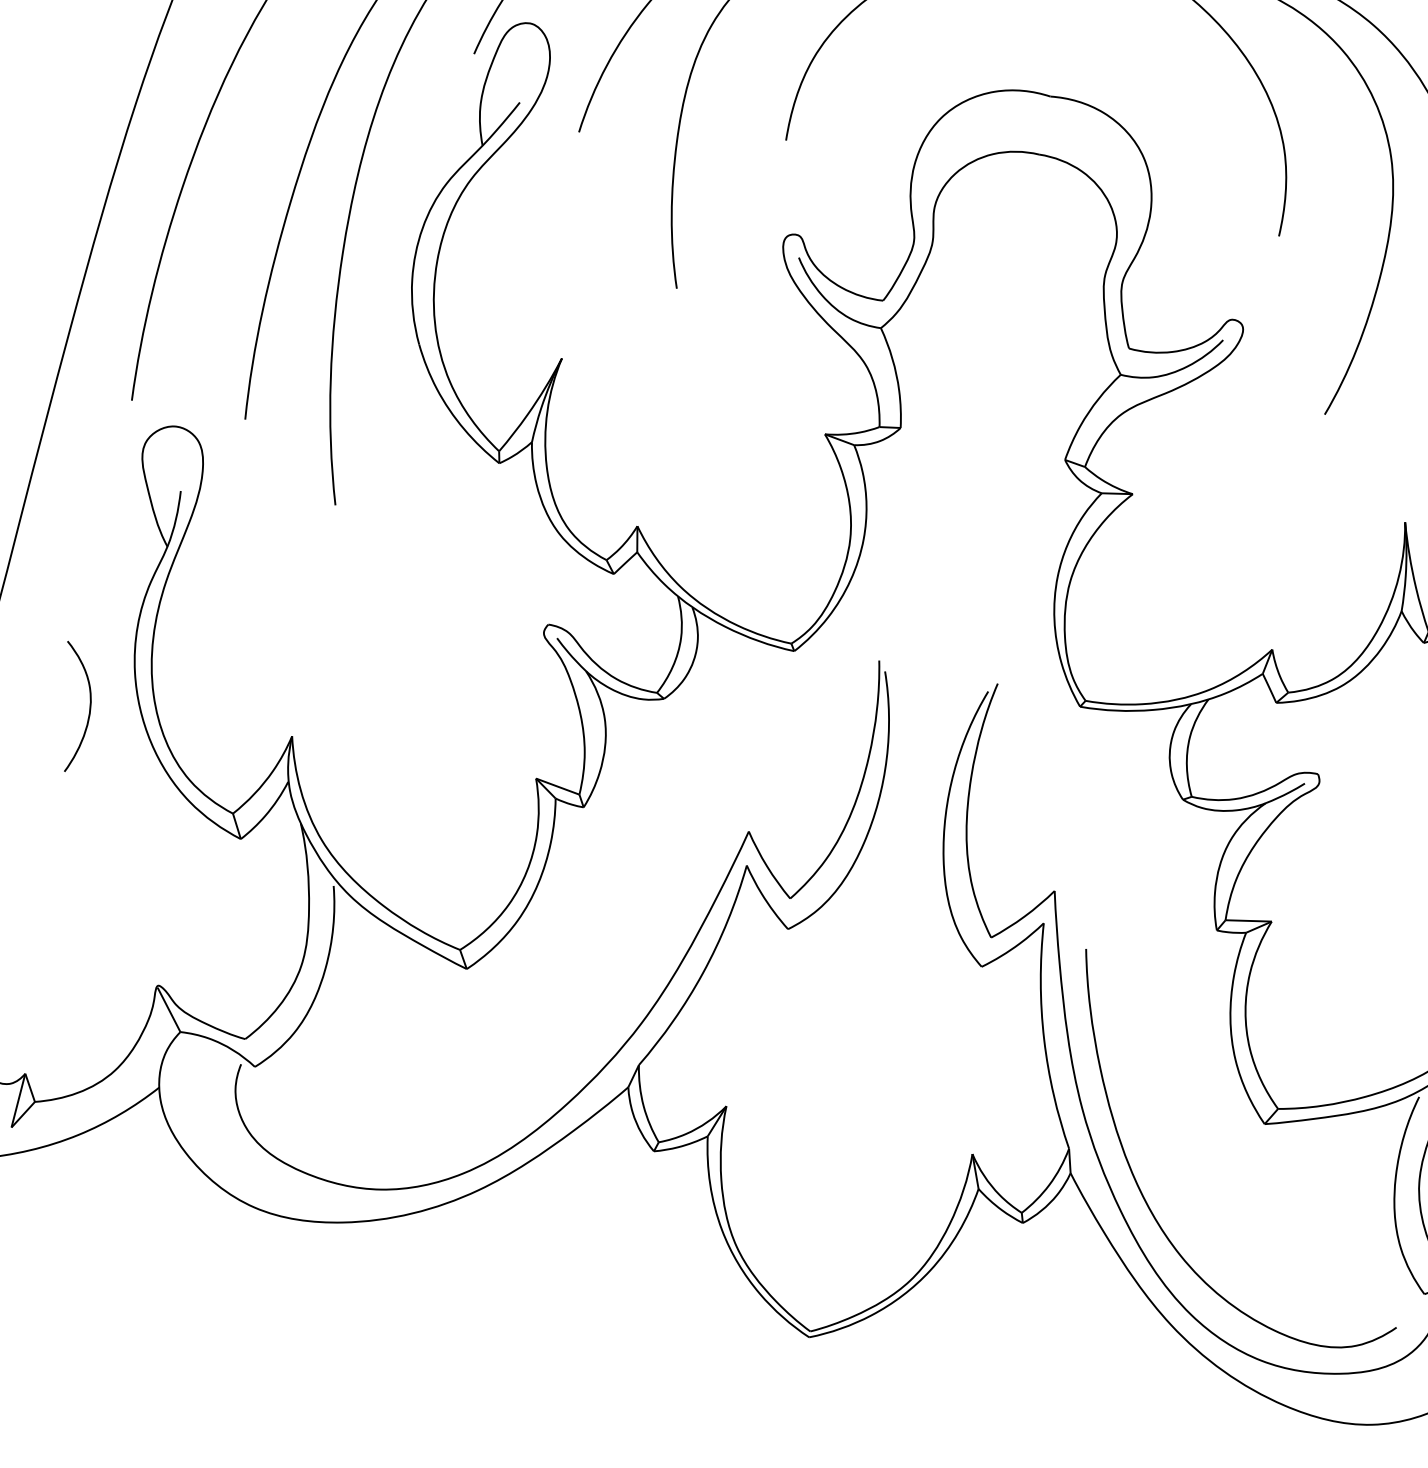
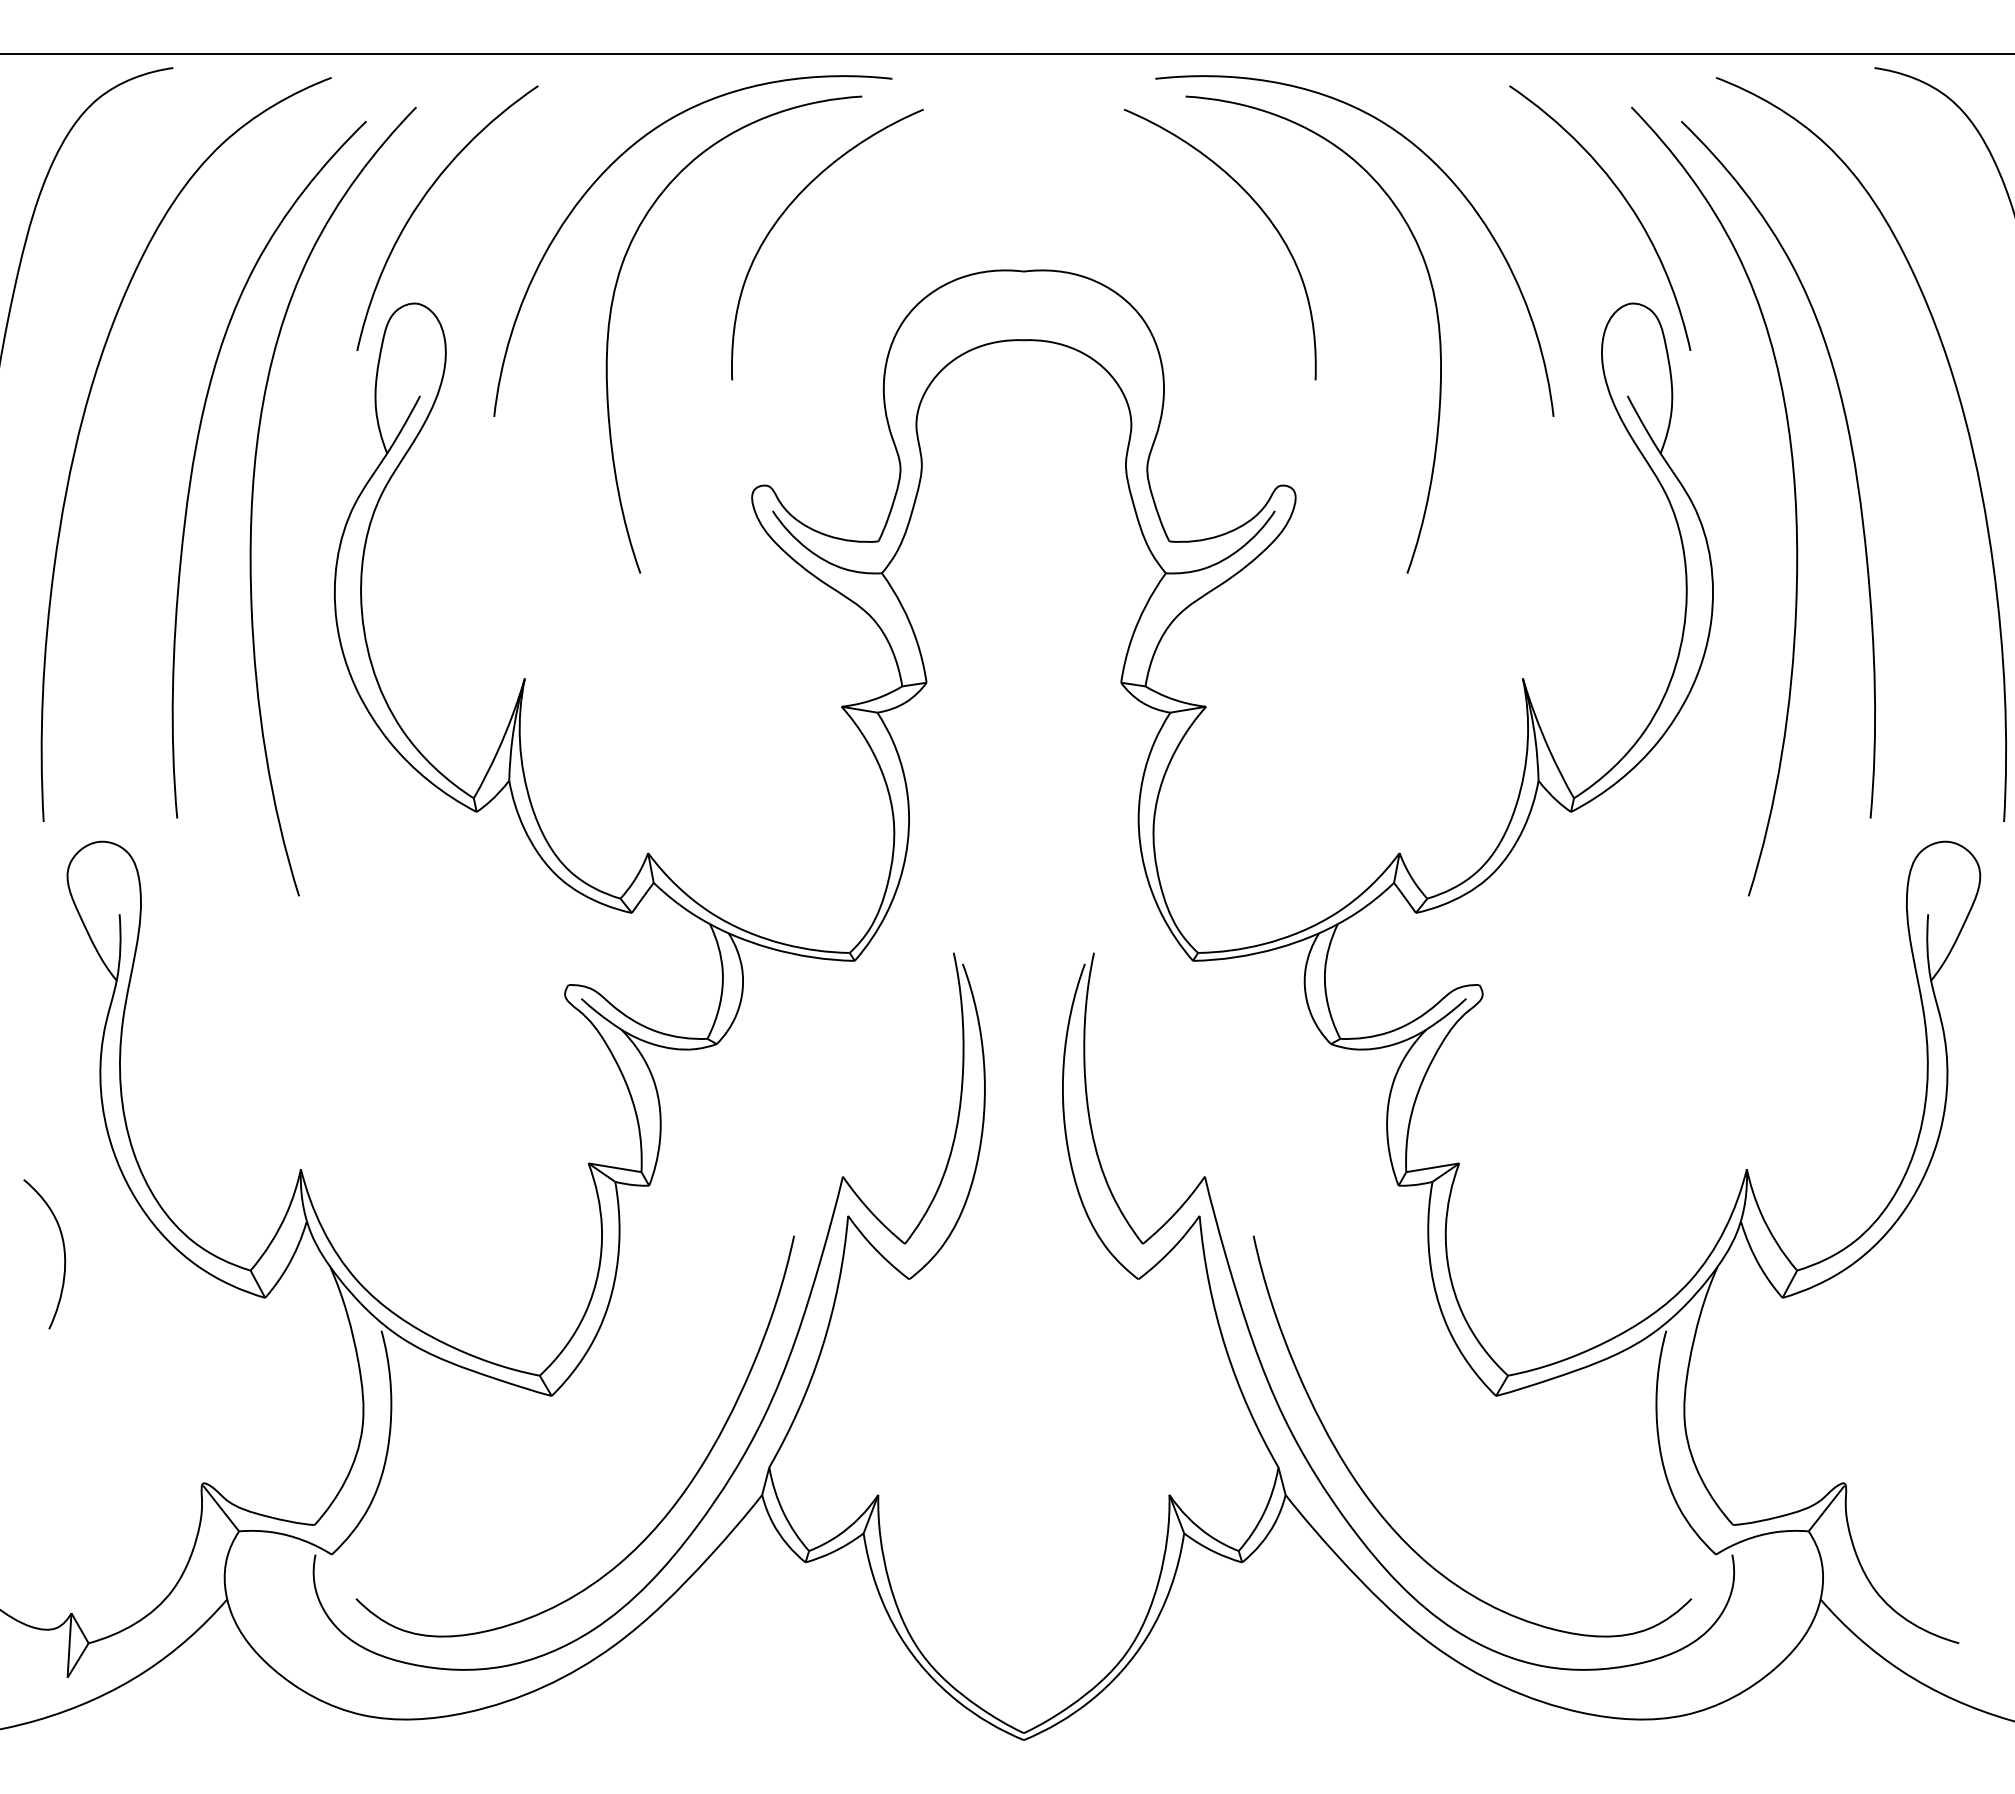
curve: (89, 709) -> (63, 1252), moved
curve: (544, 1087) -> (666, 1513), added

